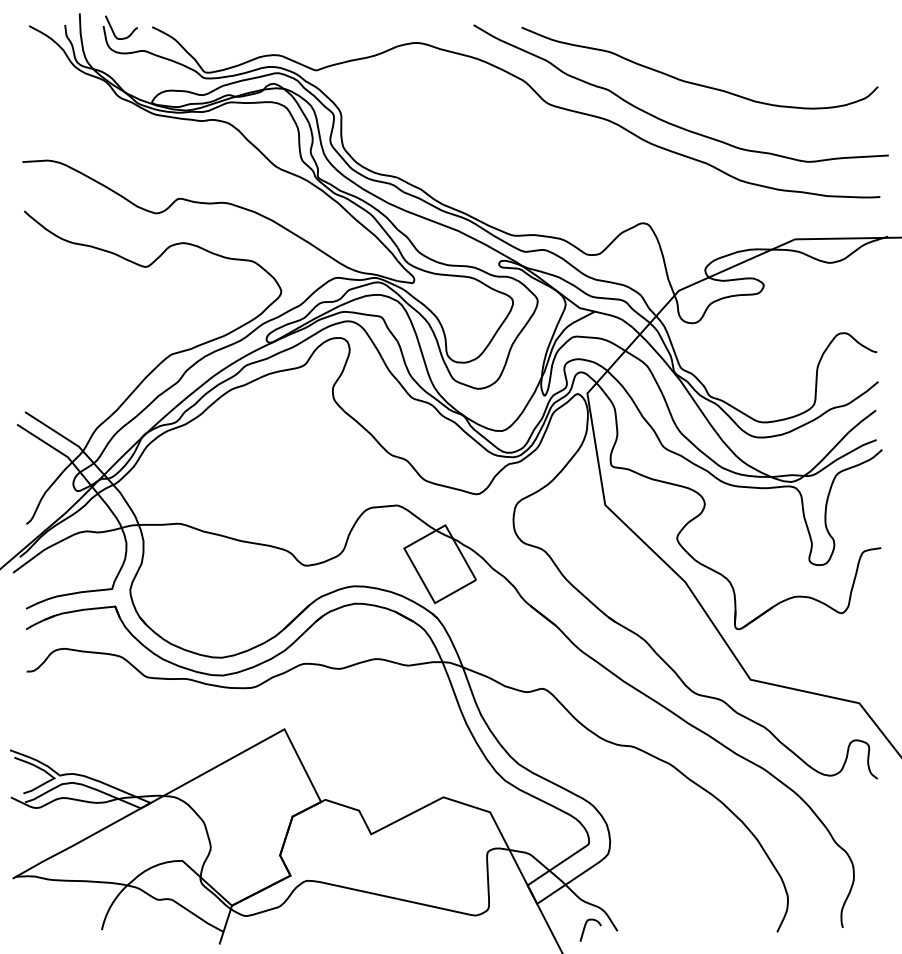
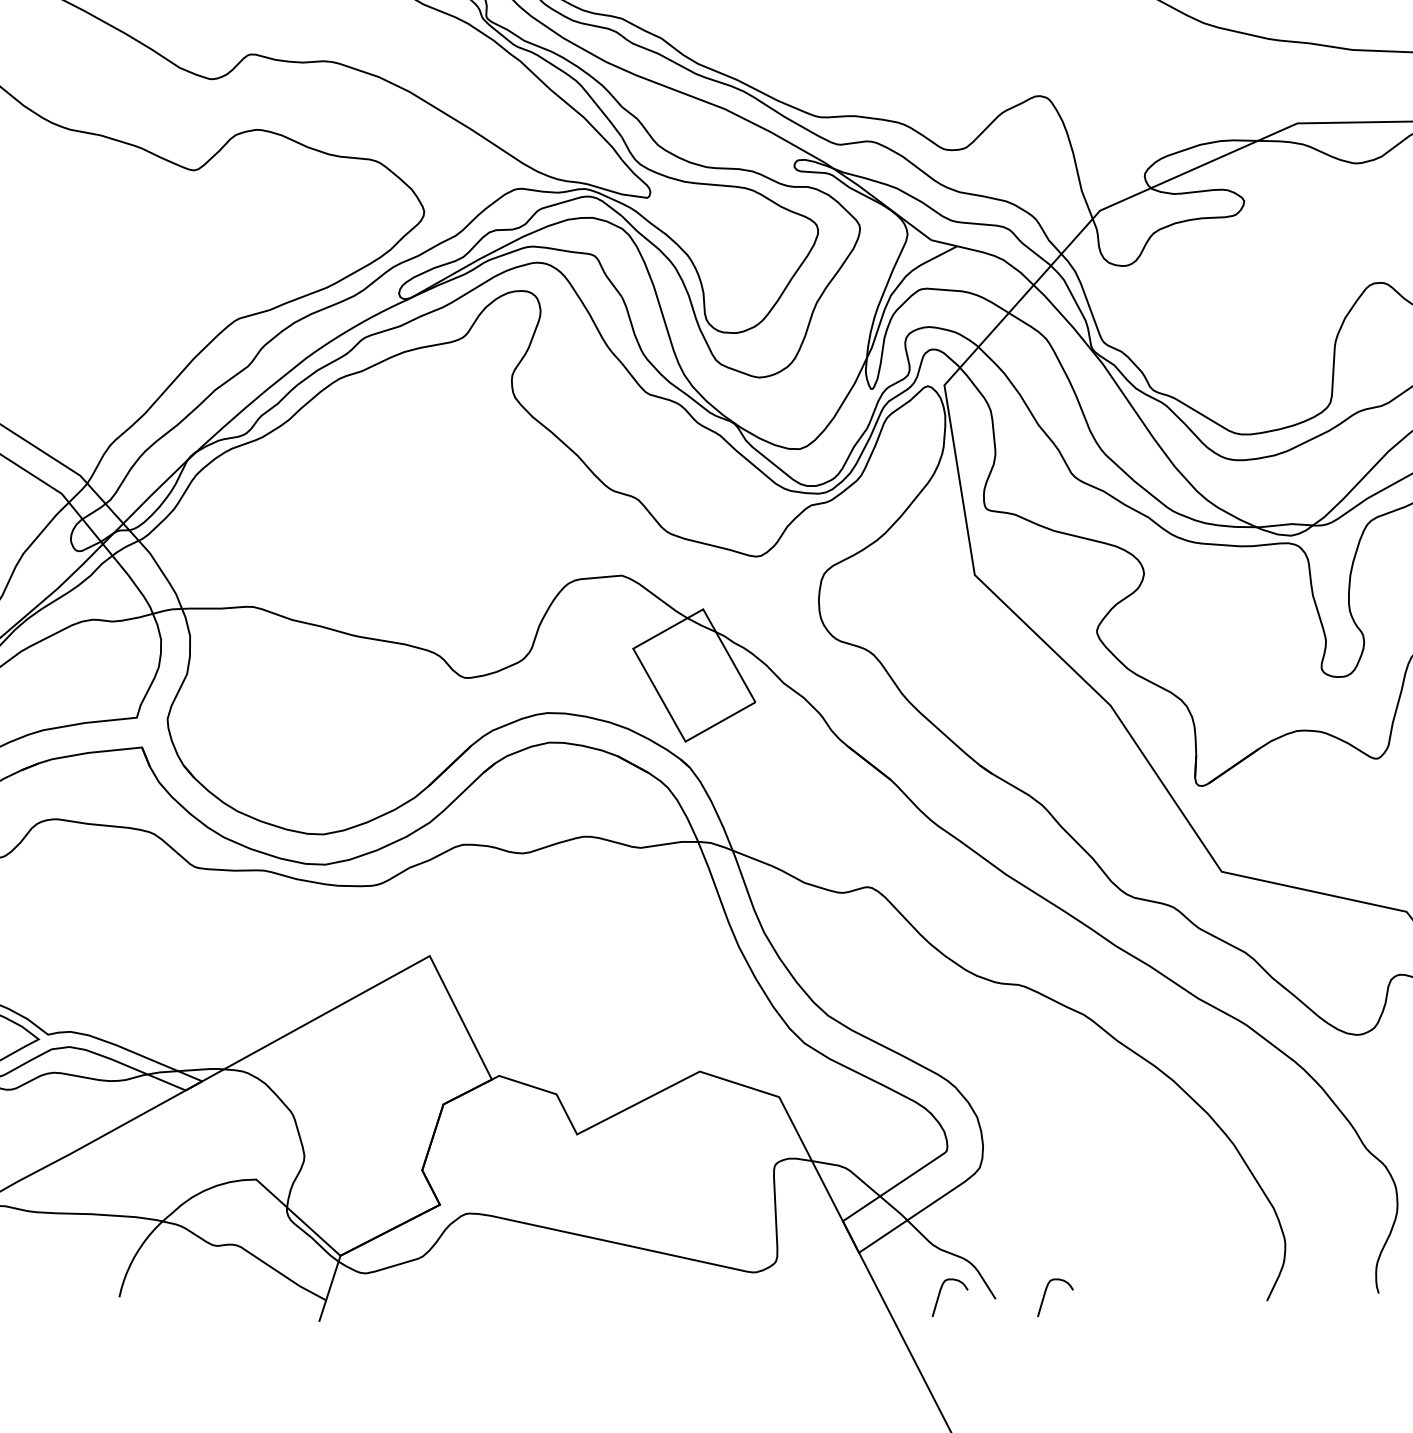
curve: (647, 928) -> (1046, 1294), added

